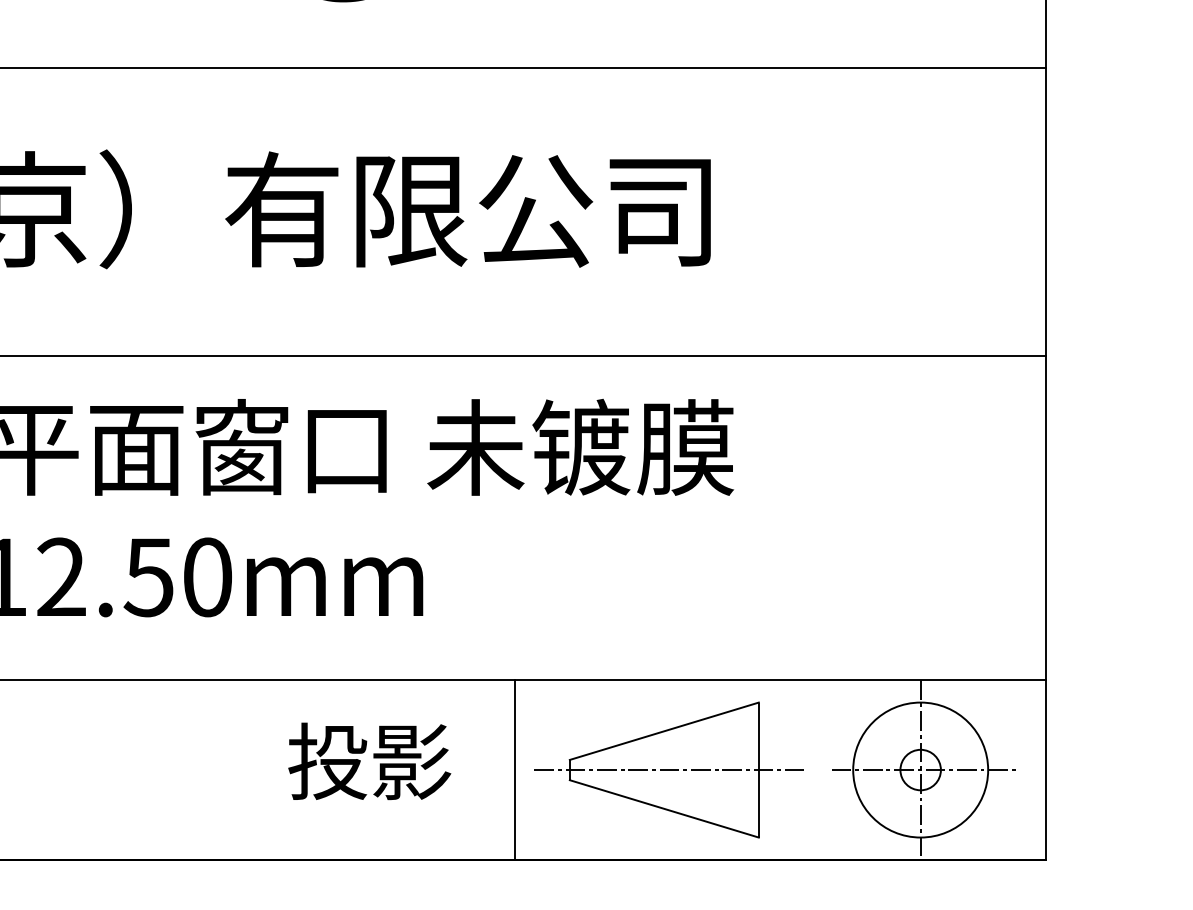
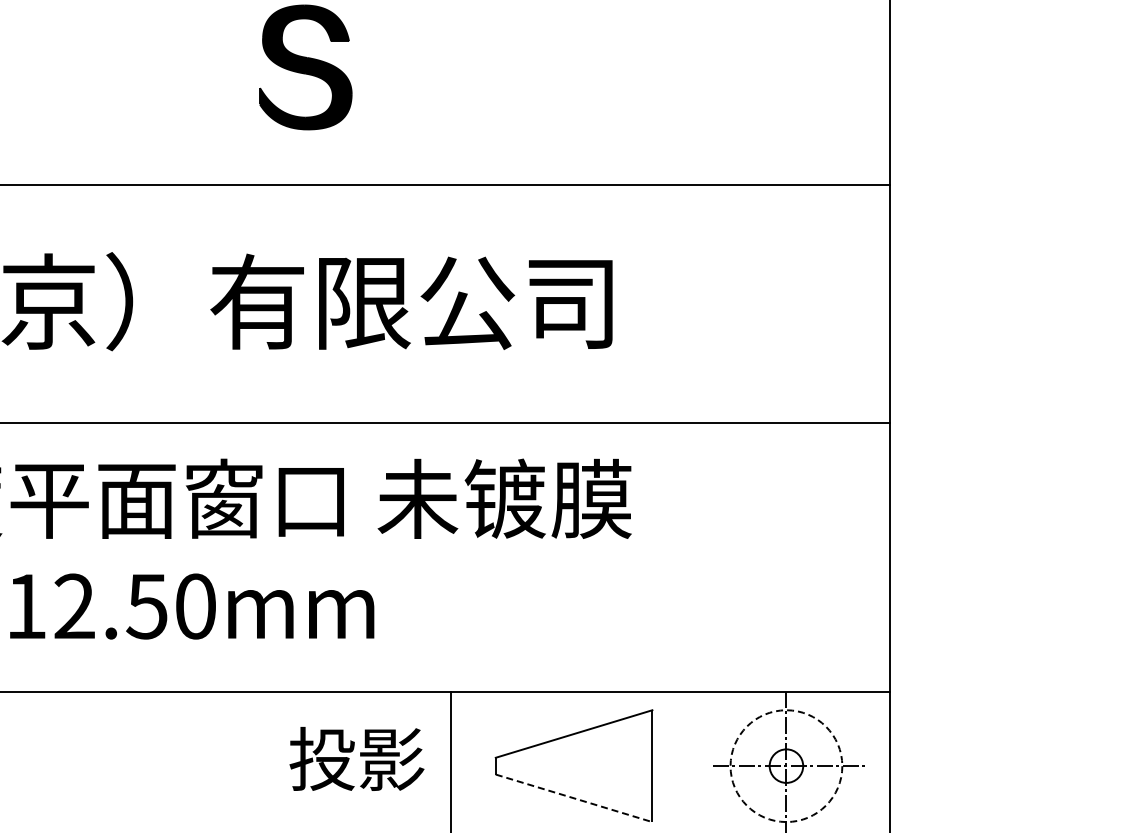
text: (369, 760) -> (356, 758), moved
line: (668, 770) -> (577, 766), removed
circle: (920, 770) -> (786, 766), solid -> dashed
line: (664, 809) -> (574, 798), solid -> dashed

